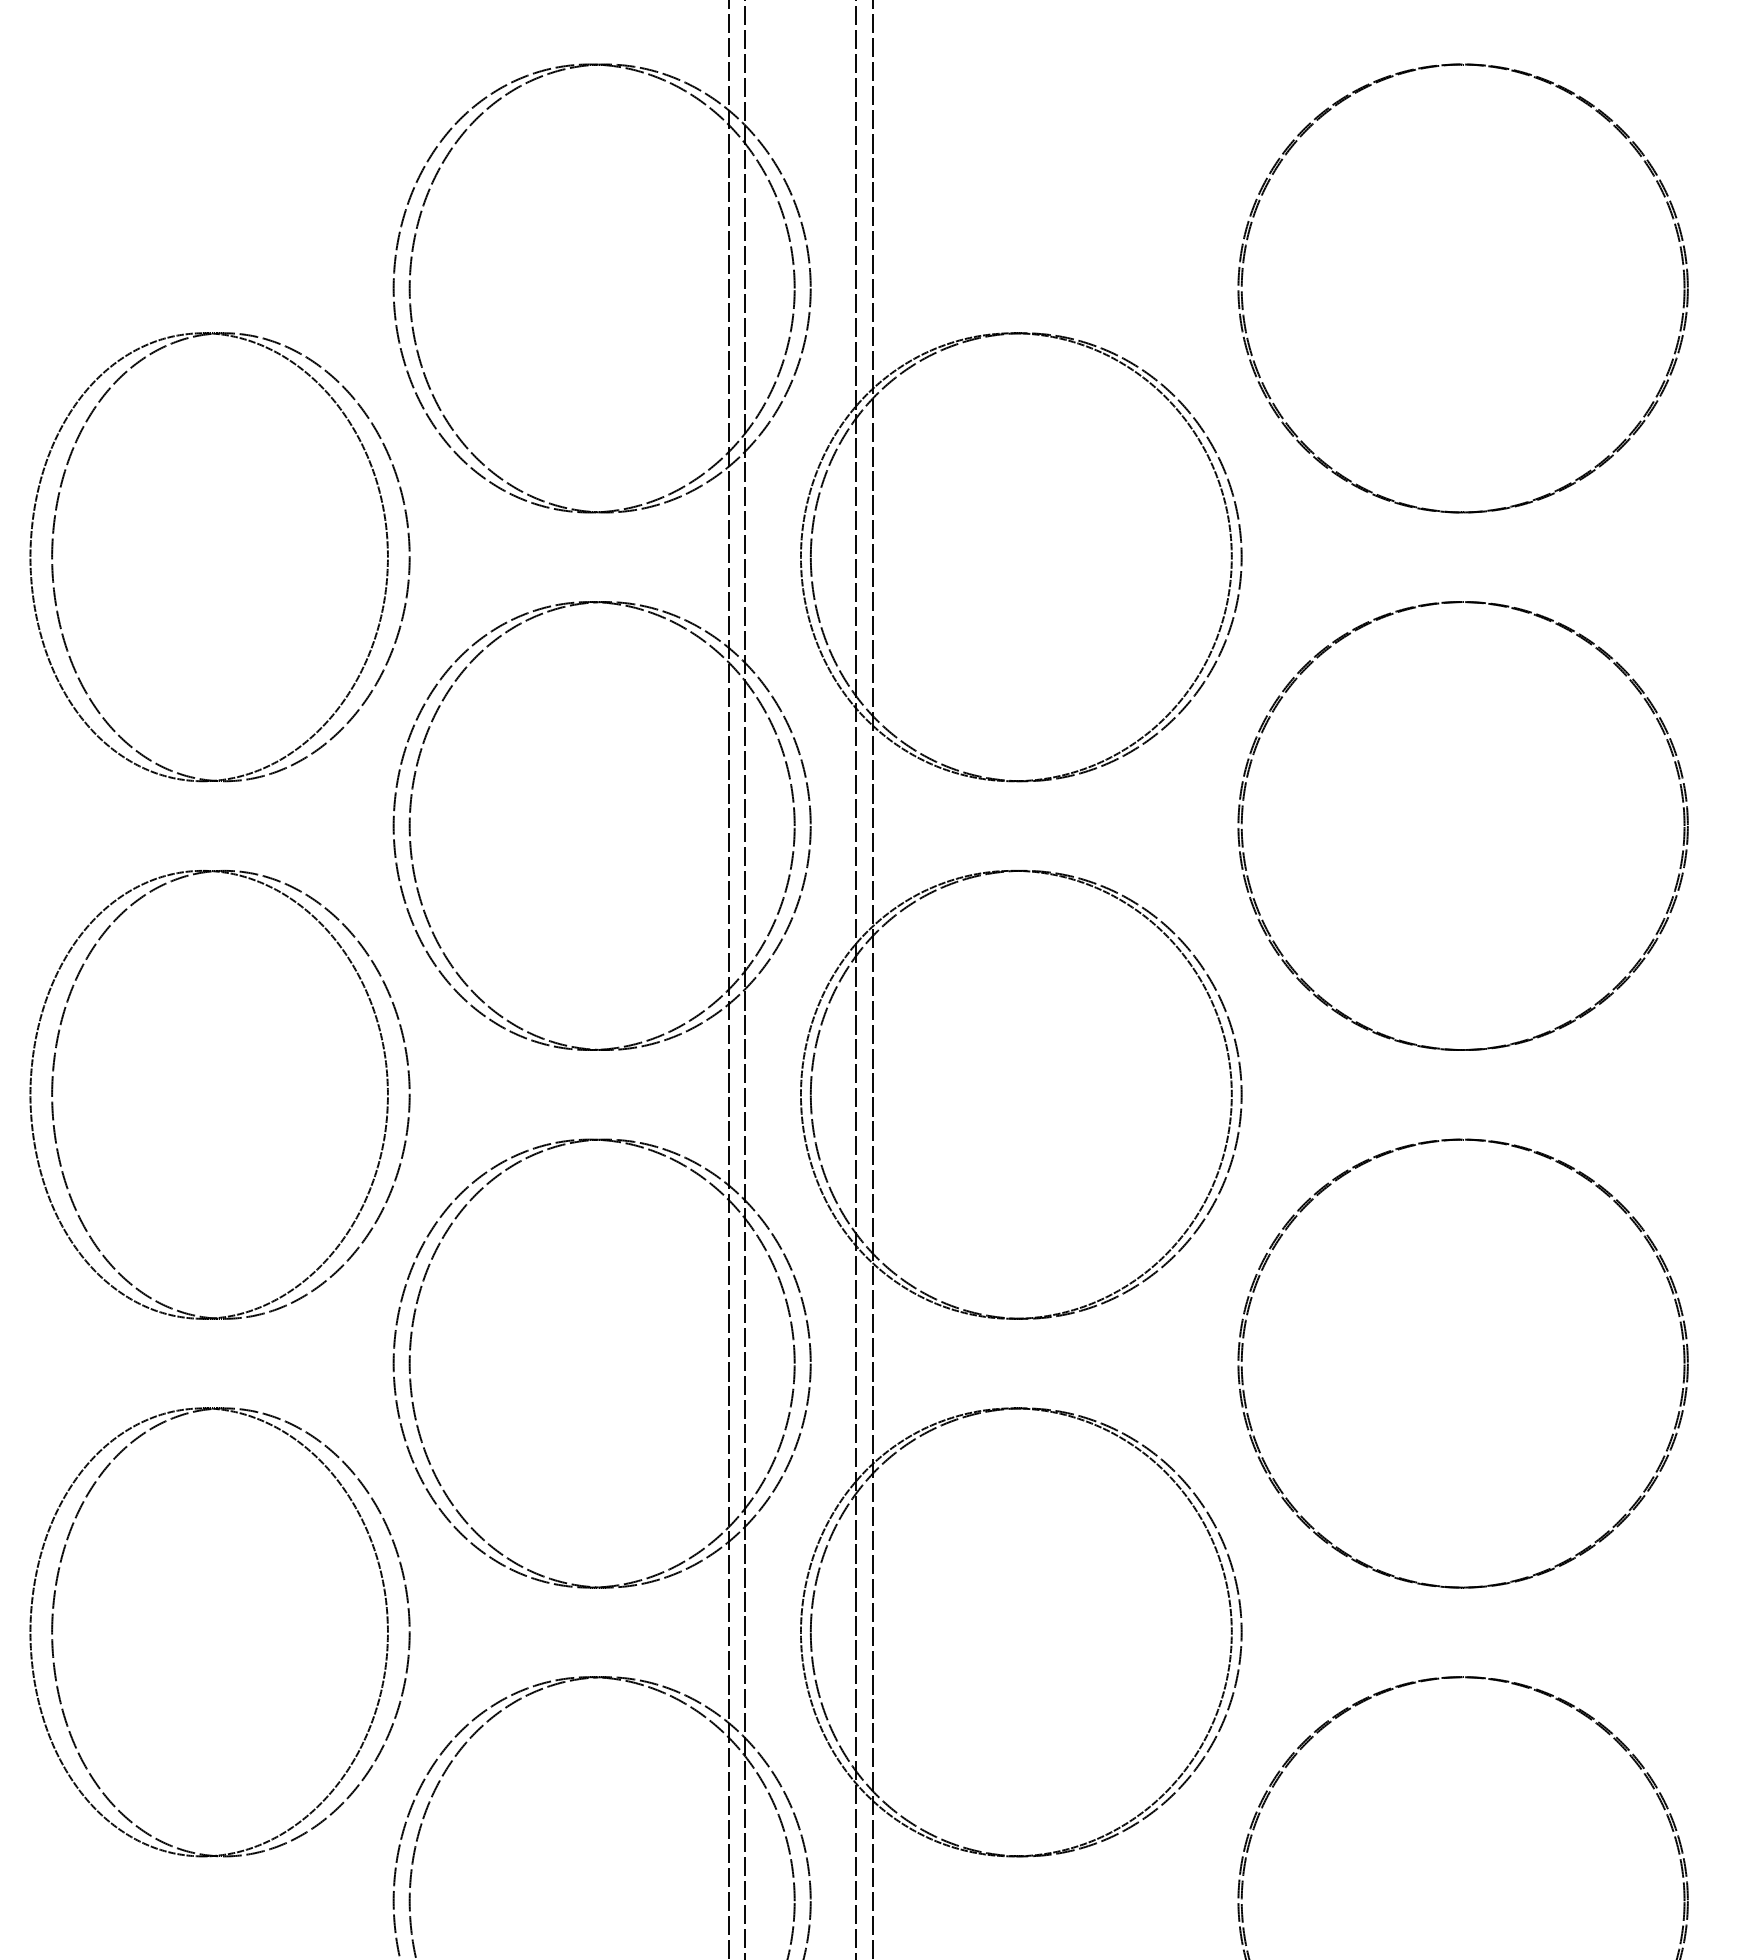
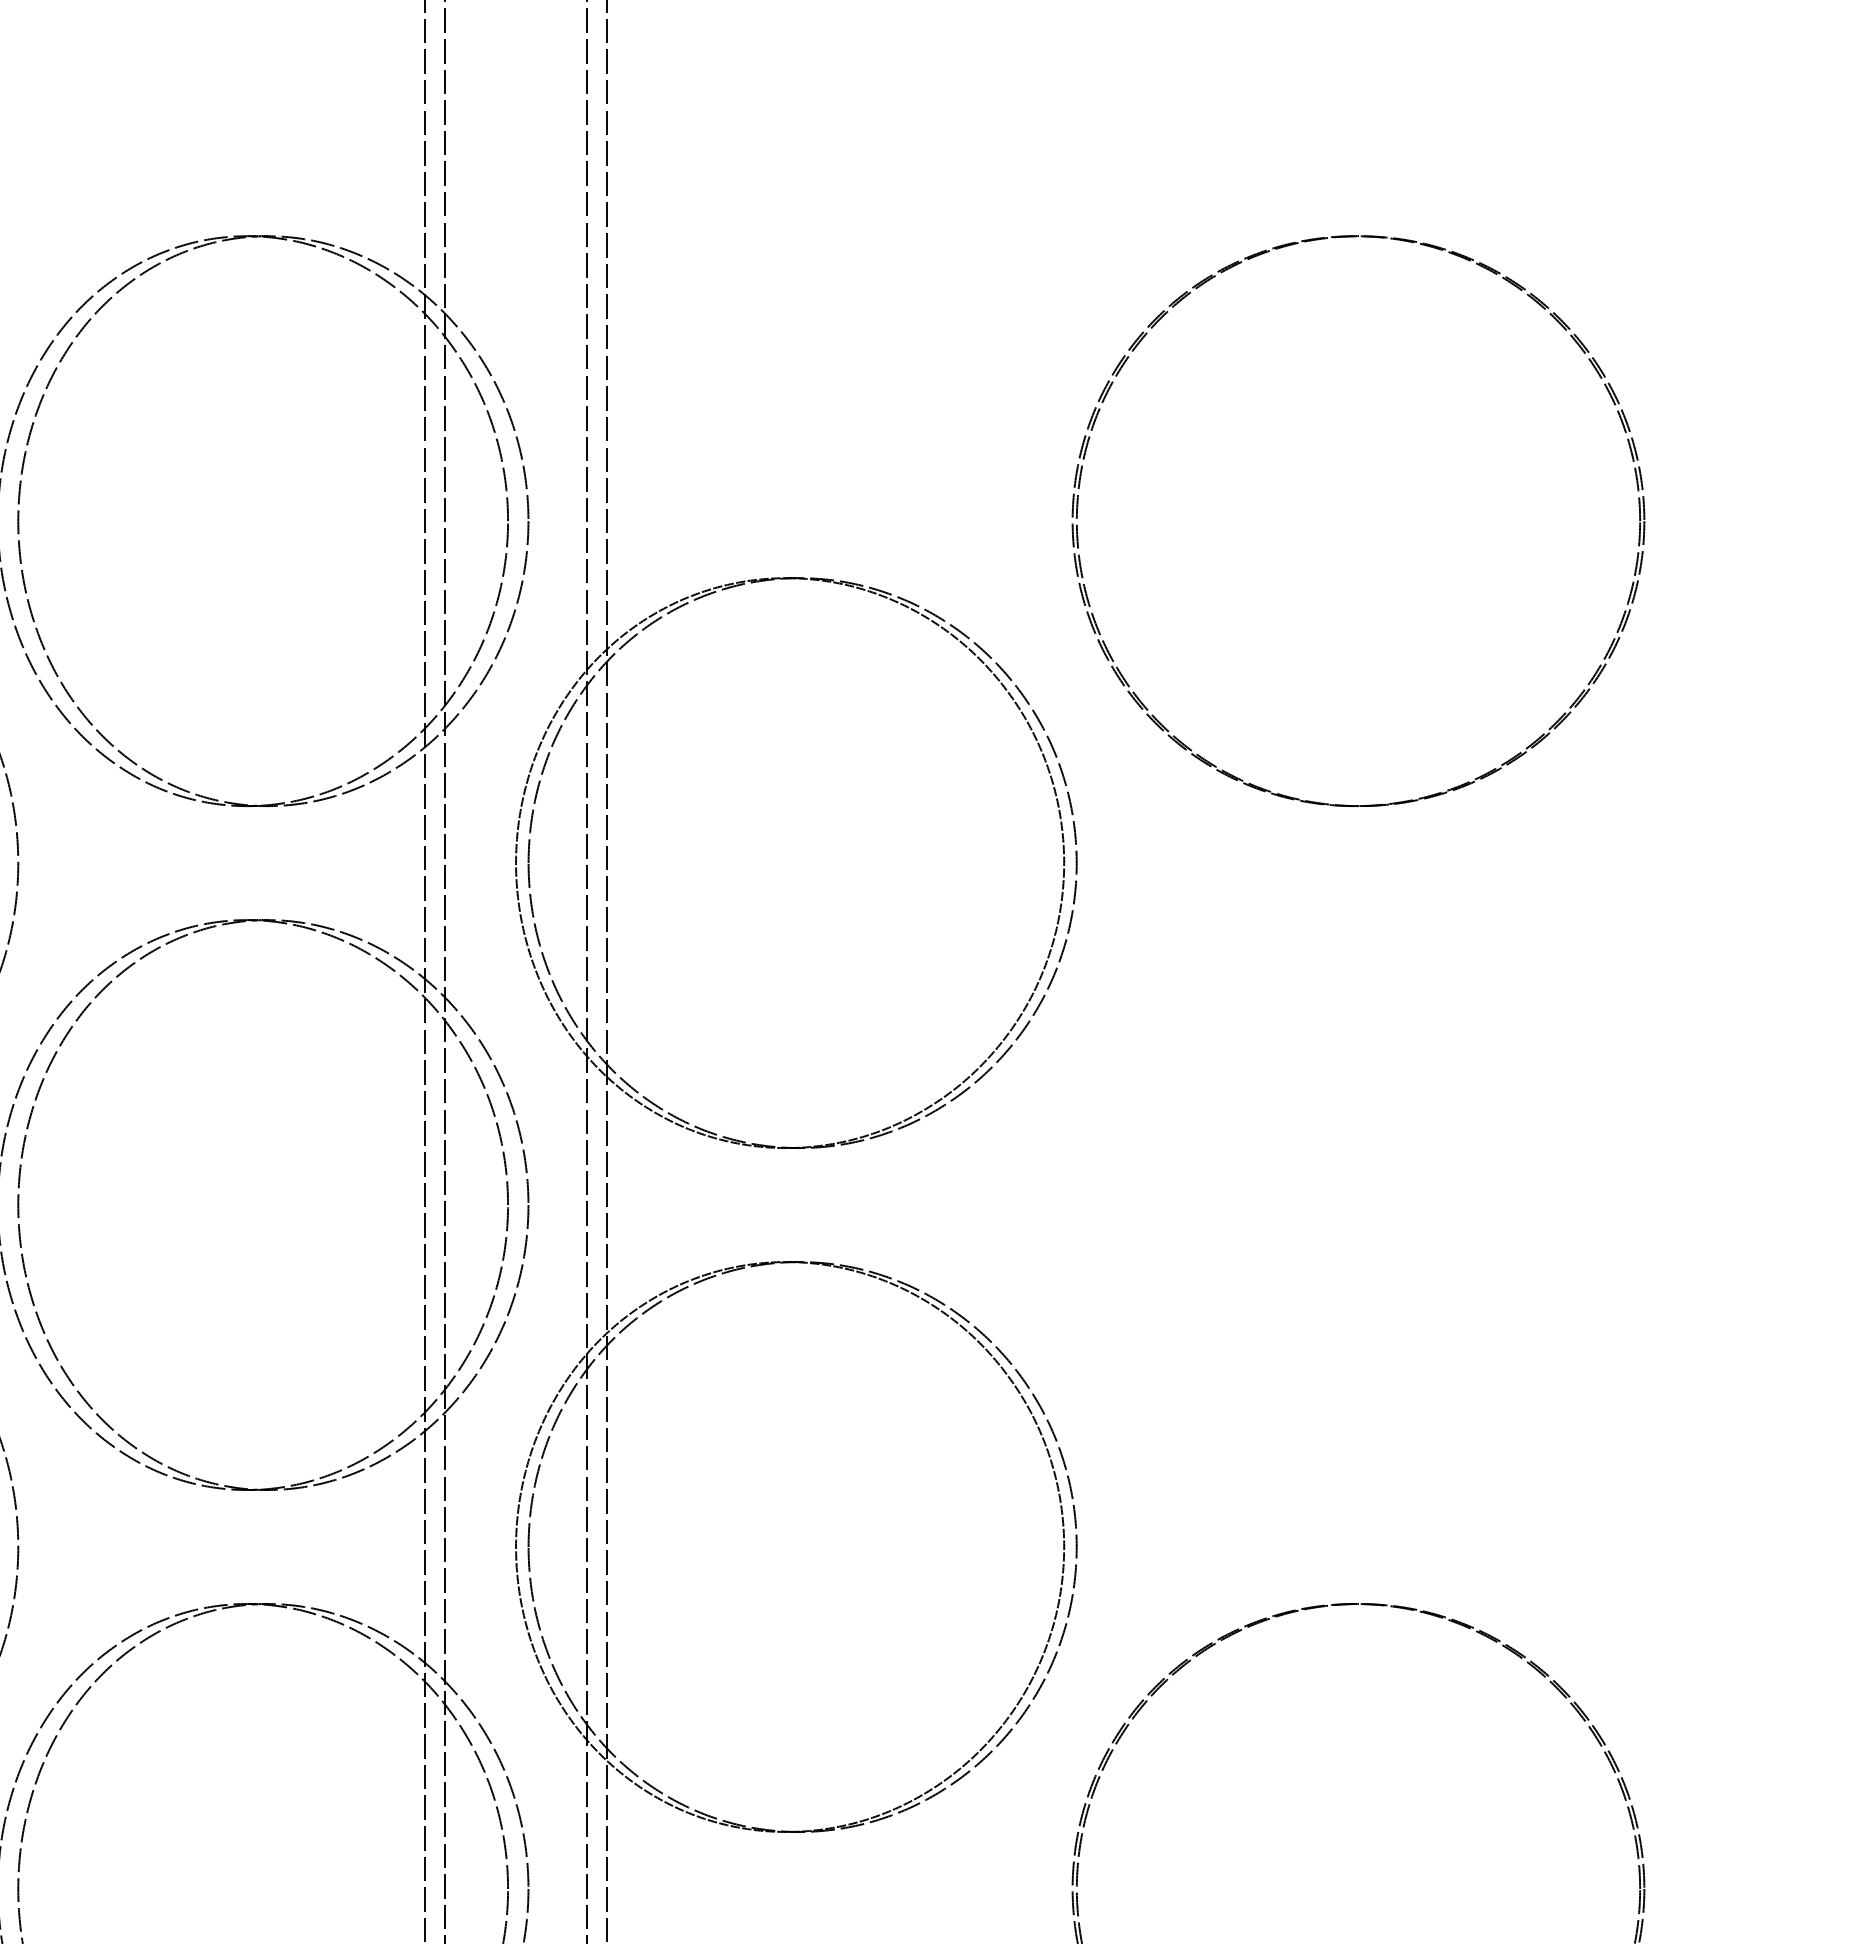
part: (1243, 812) -> (1079, 1187), removed

